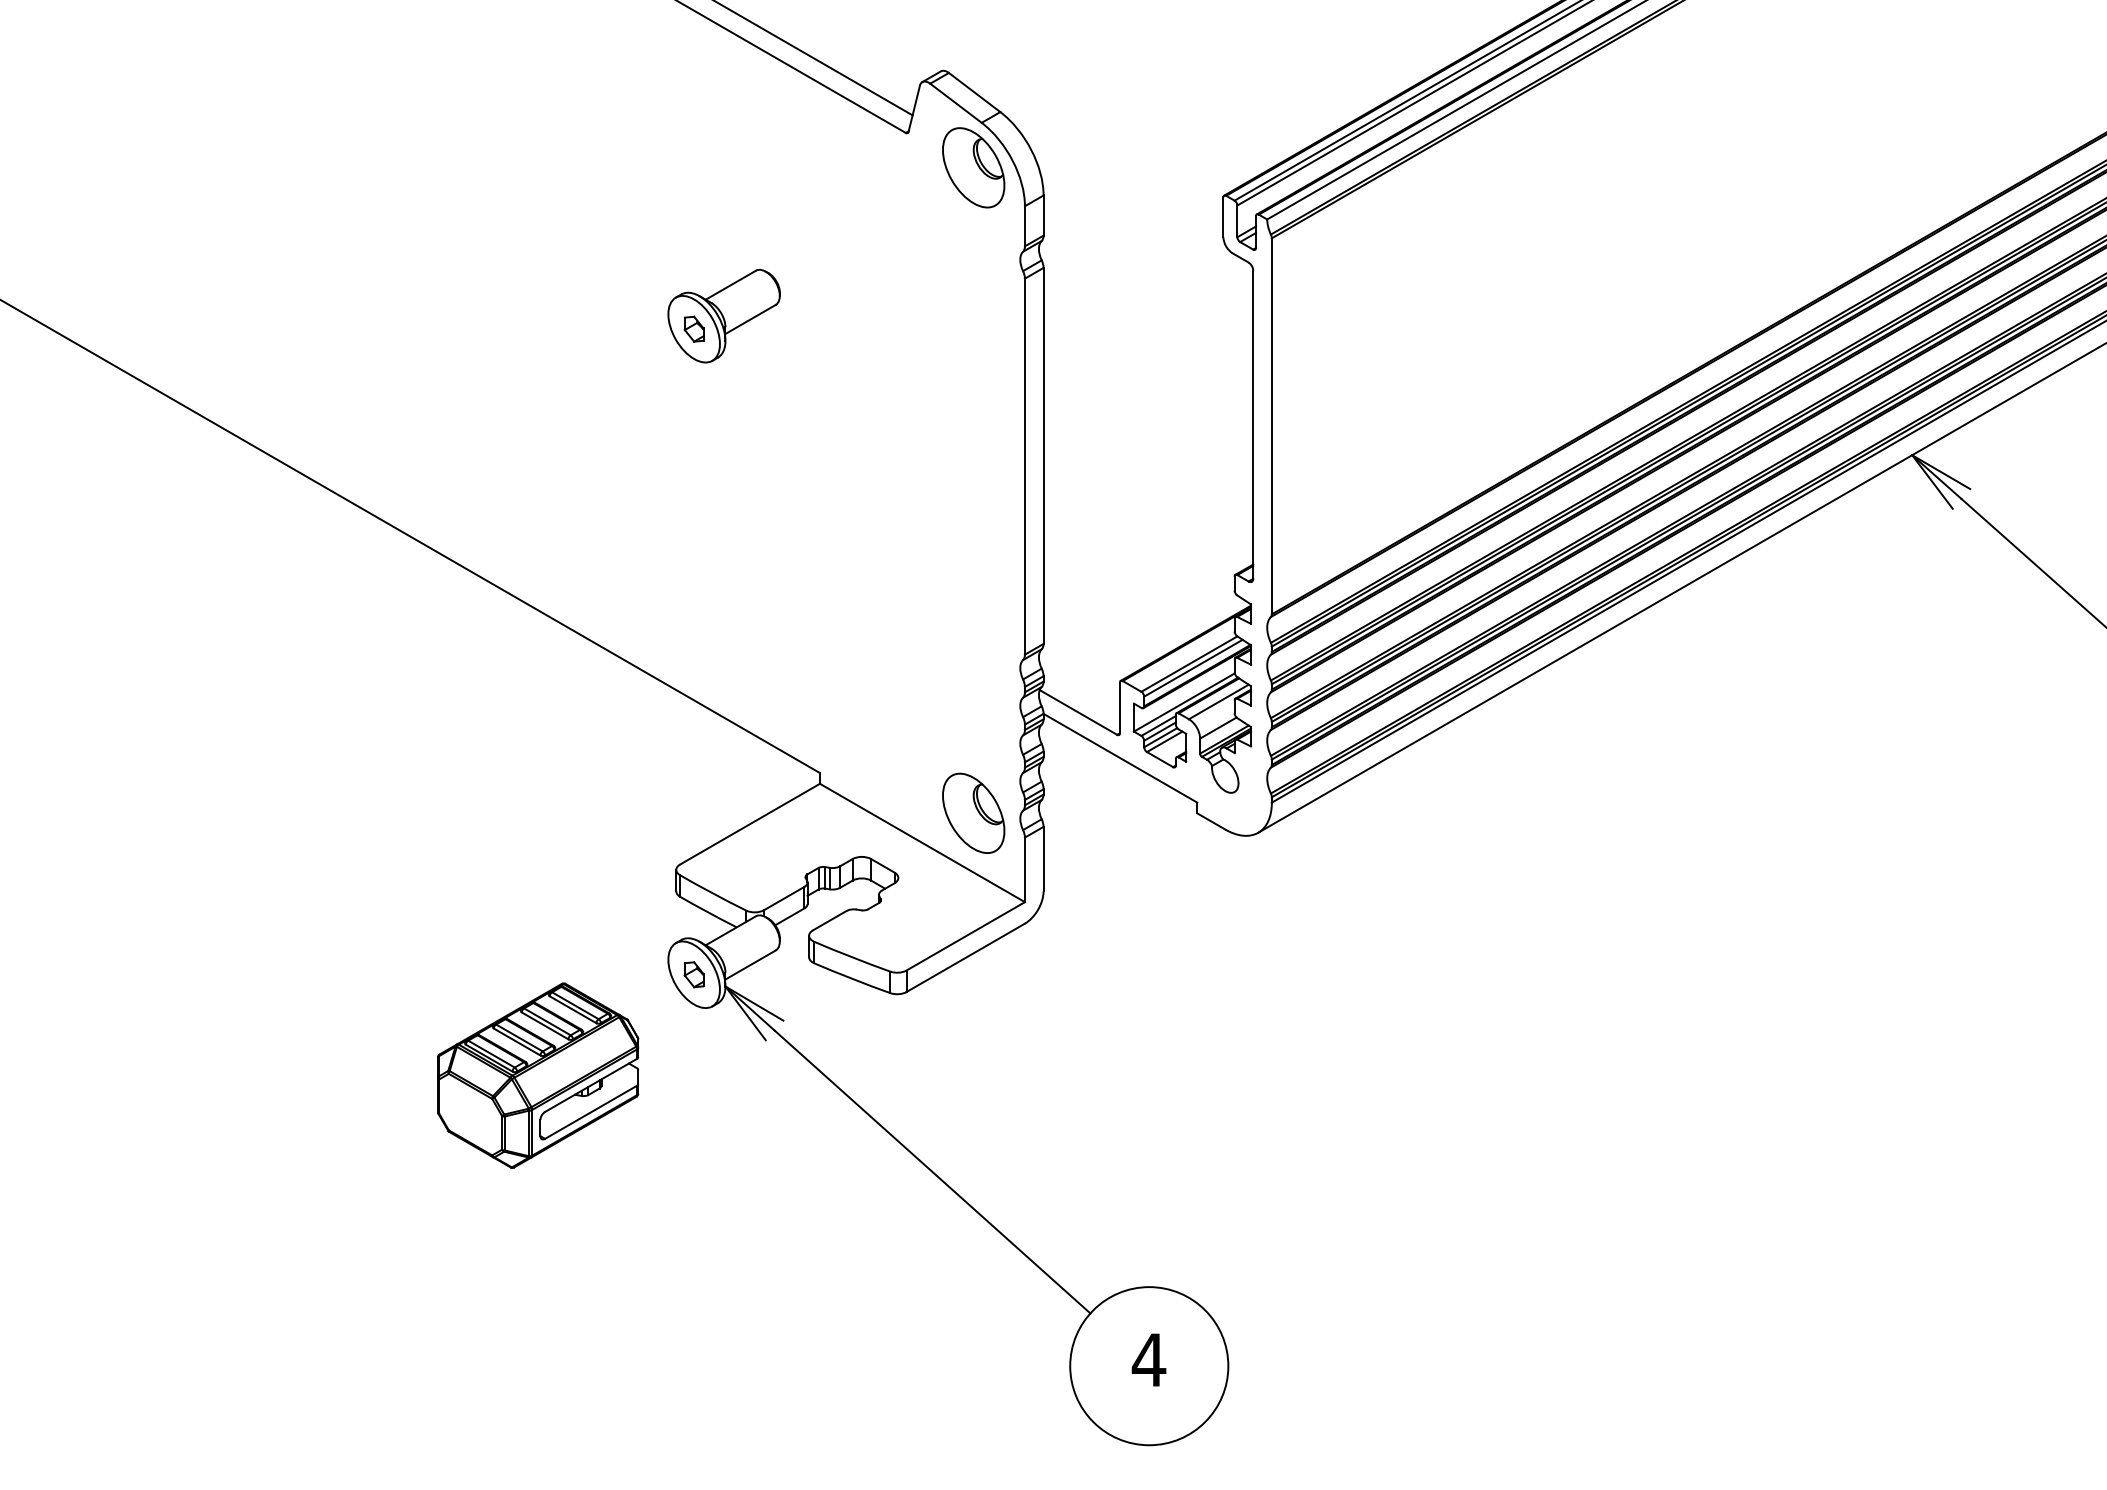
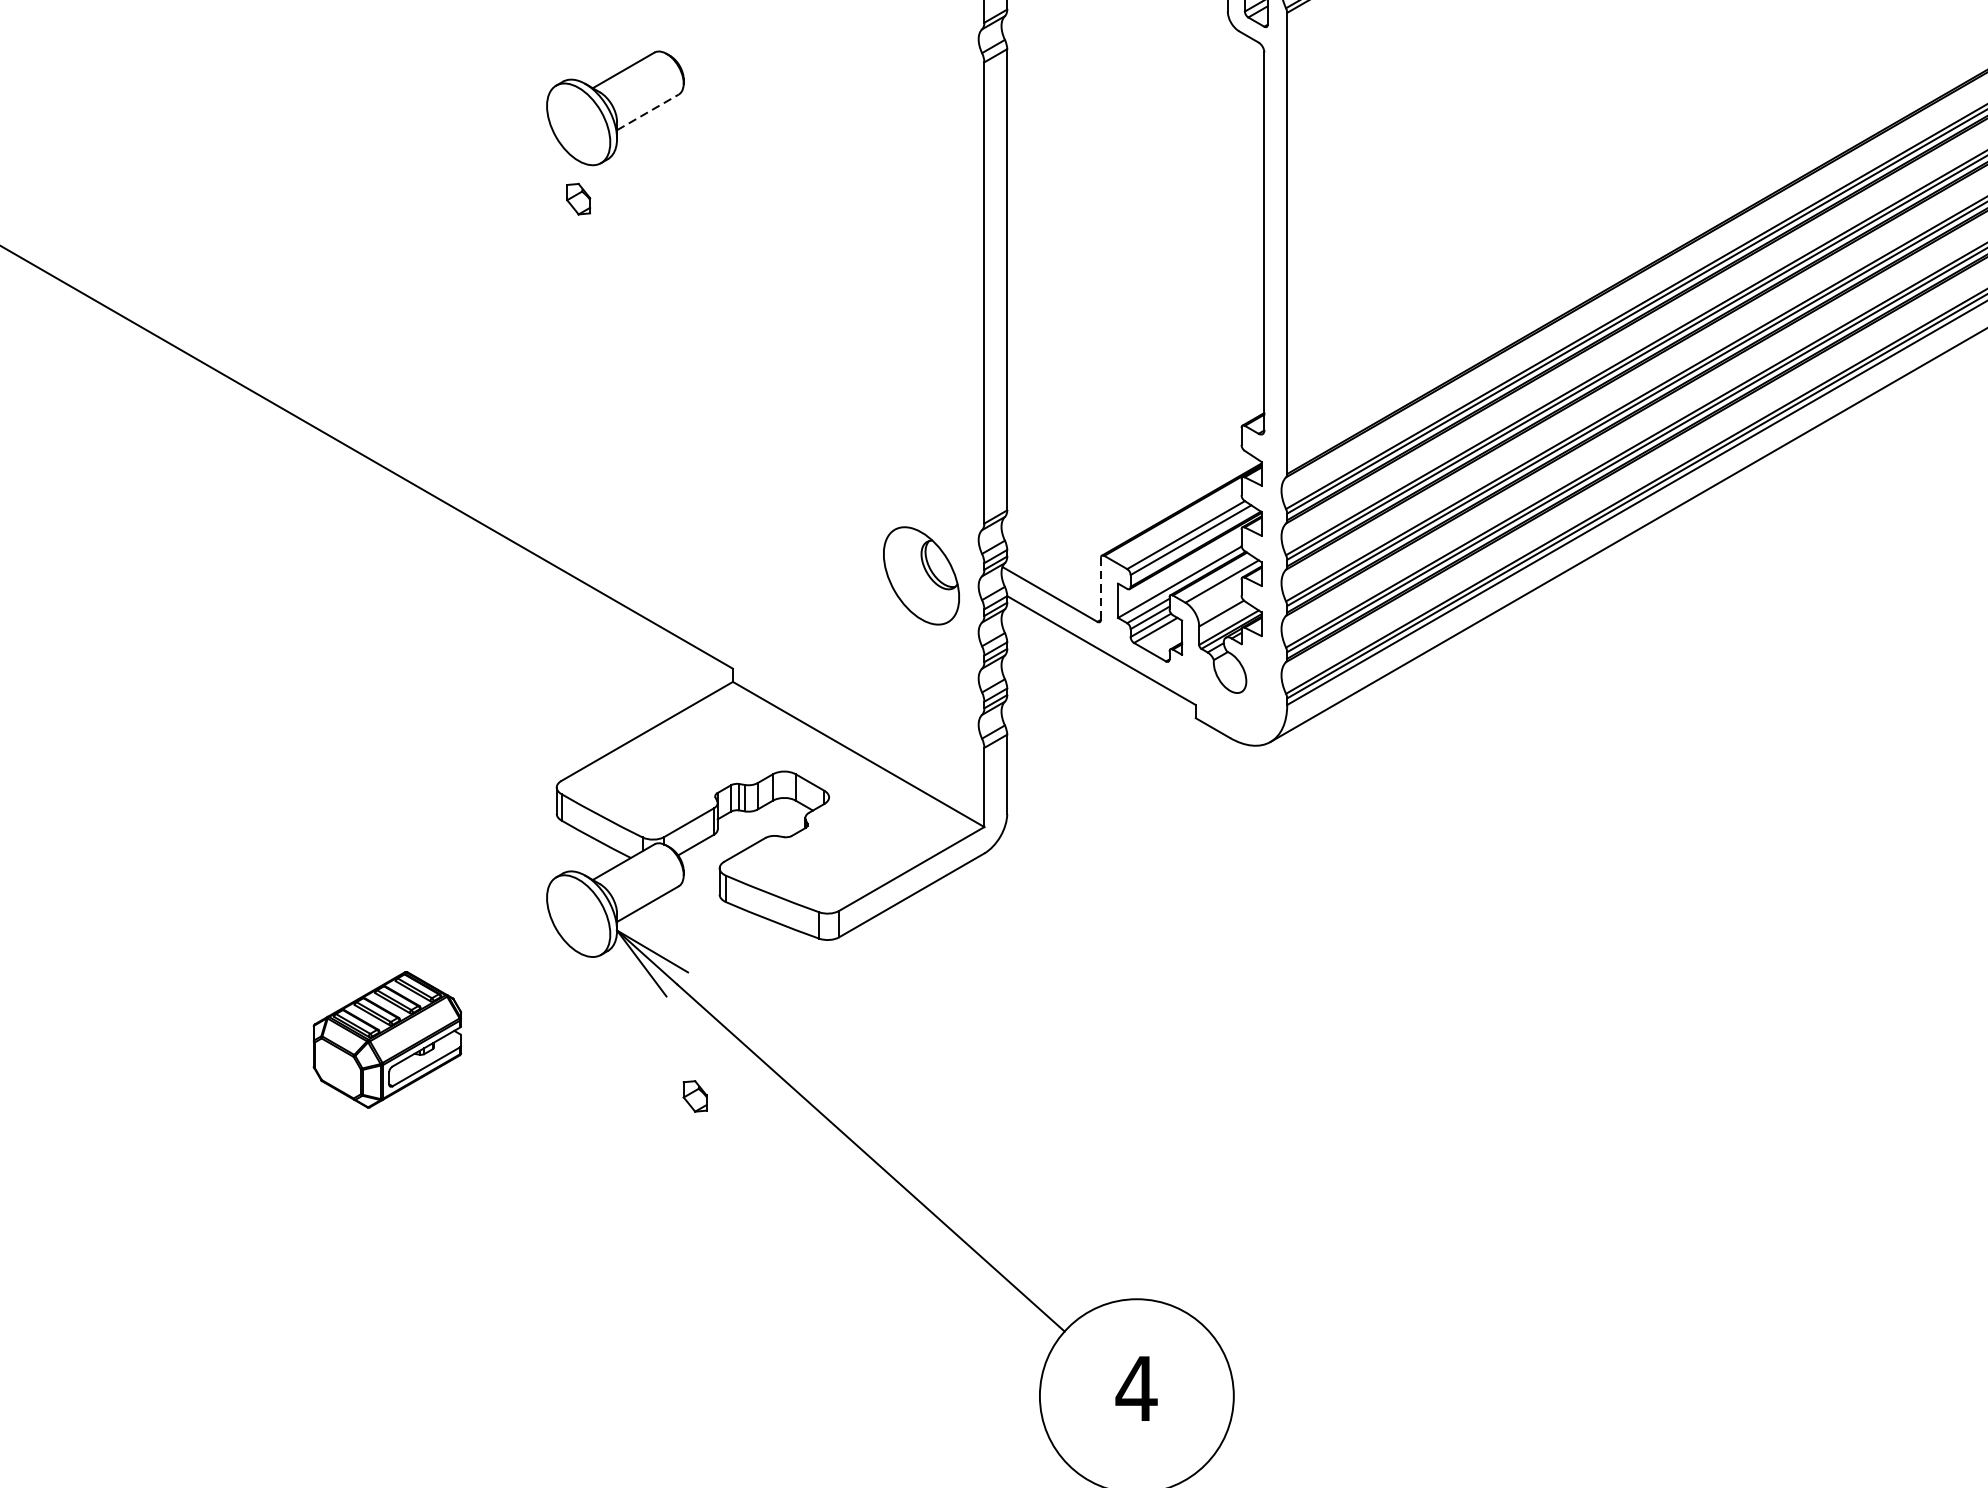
line: (751, 319) -> (648, 112), solid -> dashed
part: (693, 328) -> (577, 198), moved
line: (1119, 707) -> (1100, 588), solid -> dashed
part: (973, 812) -> (921, 574), moved
part: (693, 974) -> (694, 1096), moved
part: (538, 1075) -> (387, 1039), size x0.6

